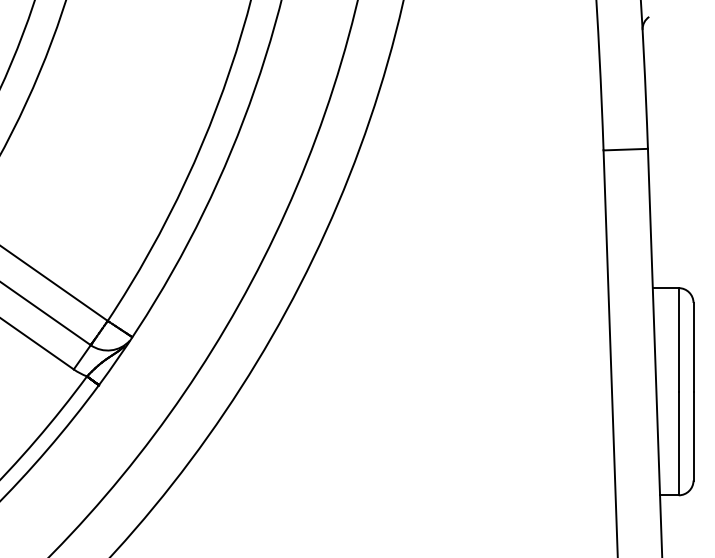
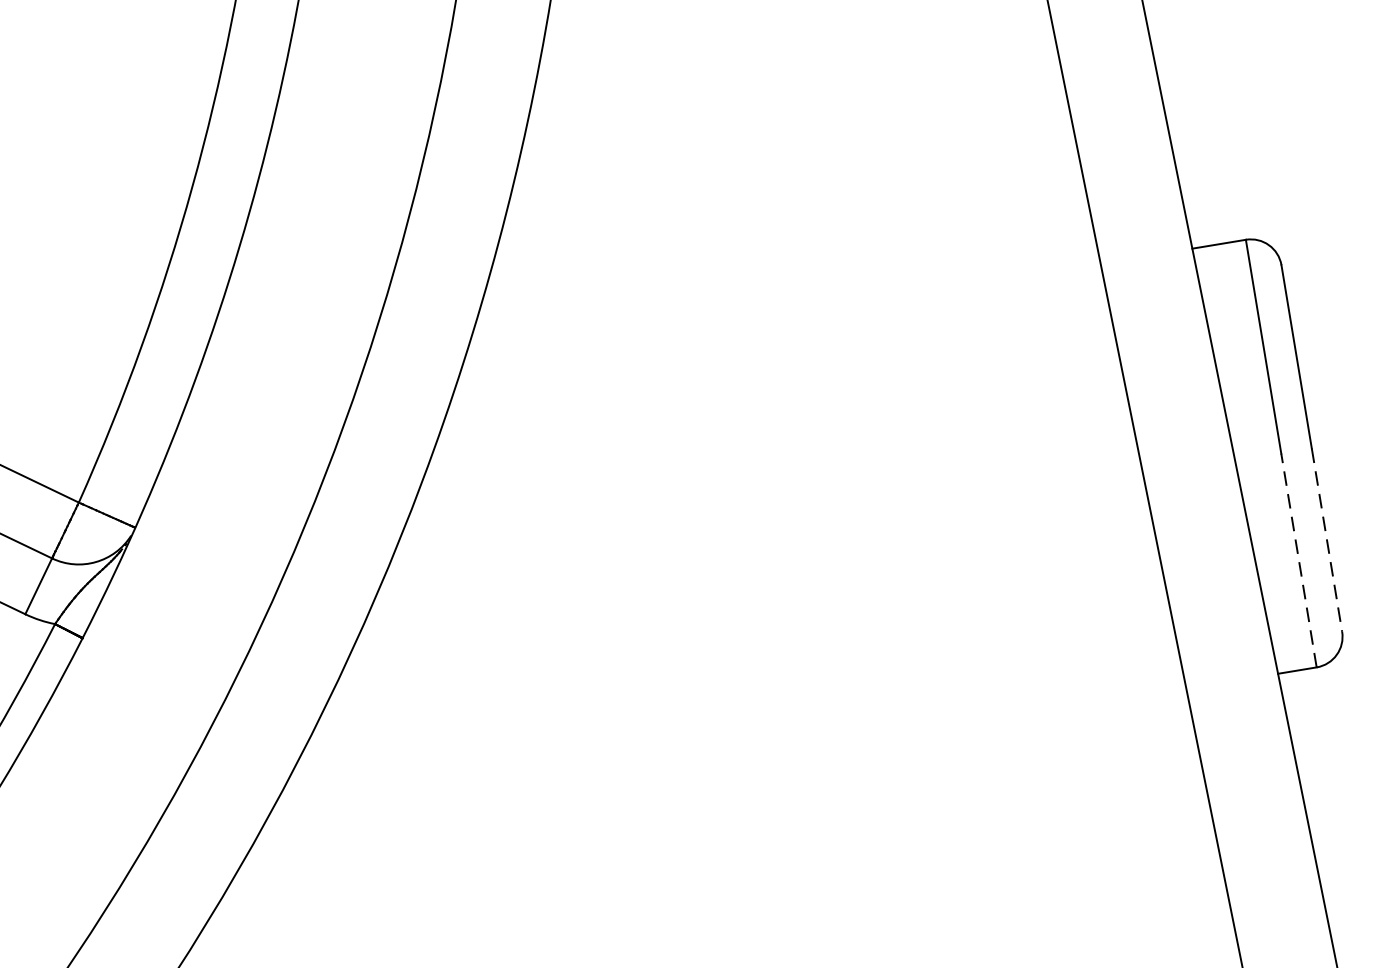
line: (693, 436) -> (1327, 540), solid -> dashed
line: (678, 443) -> (1298, 560), solid -> dashed

